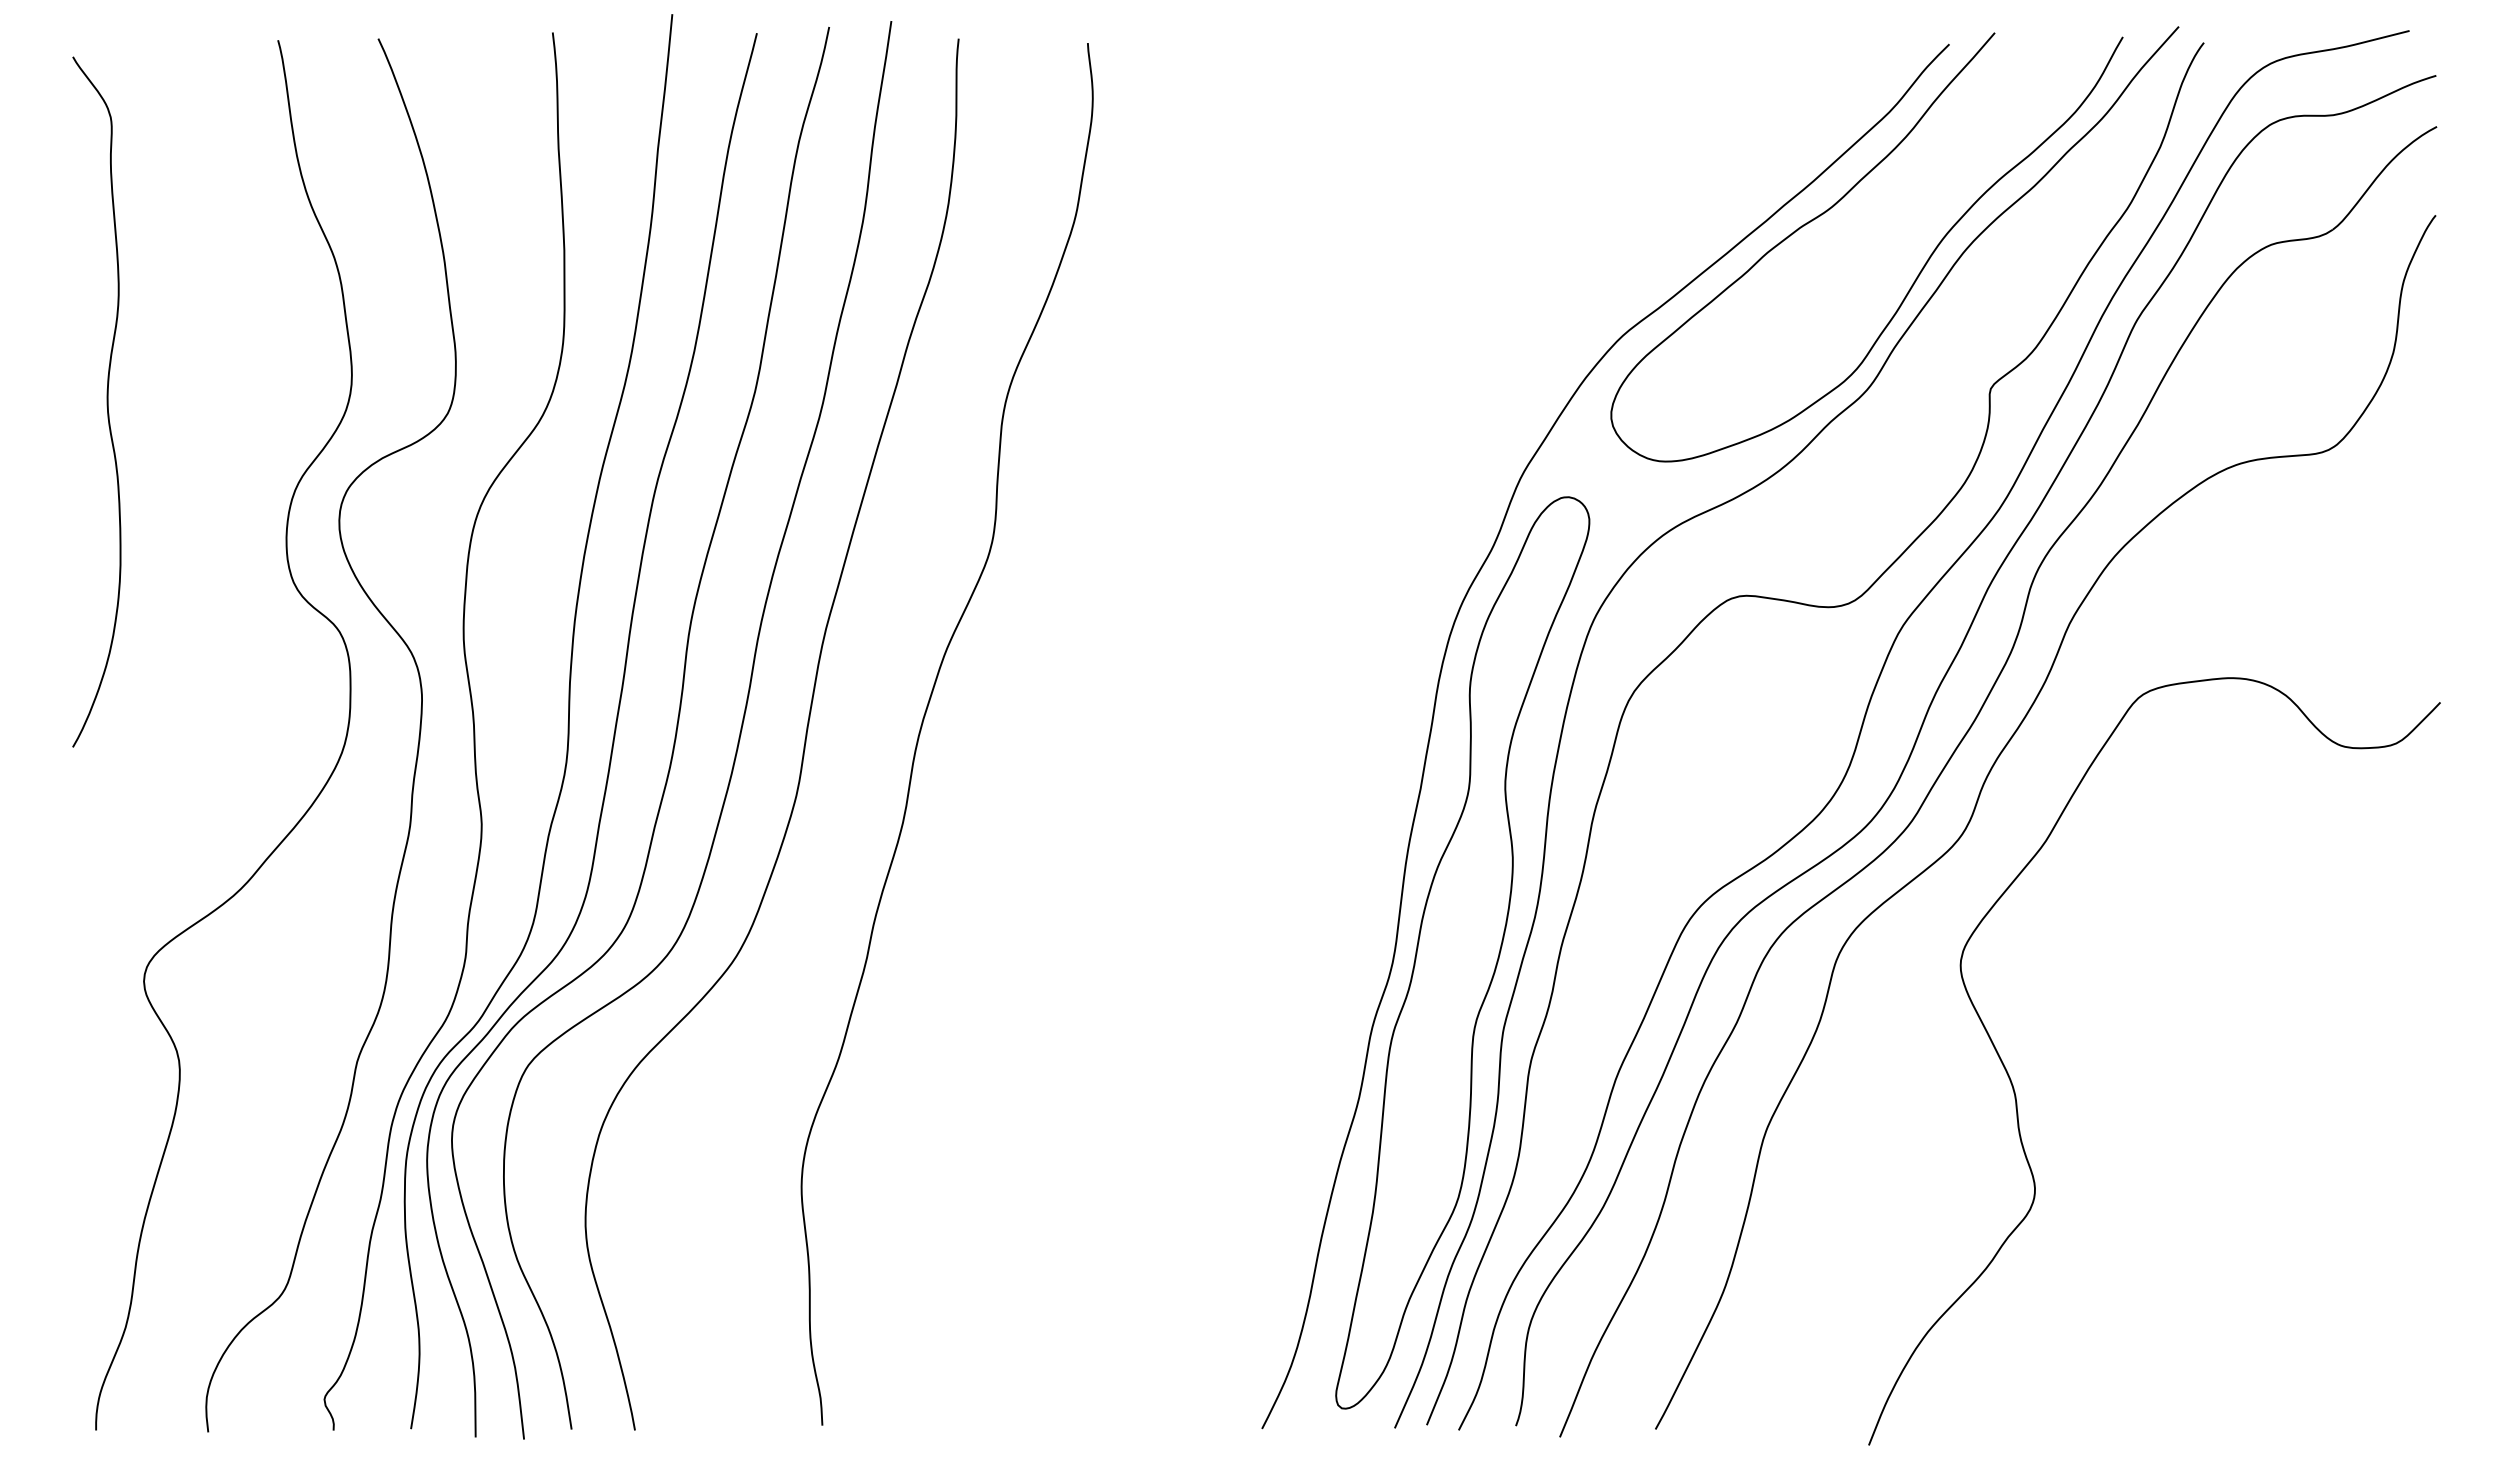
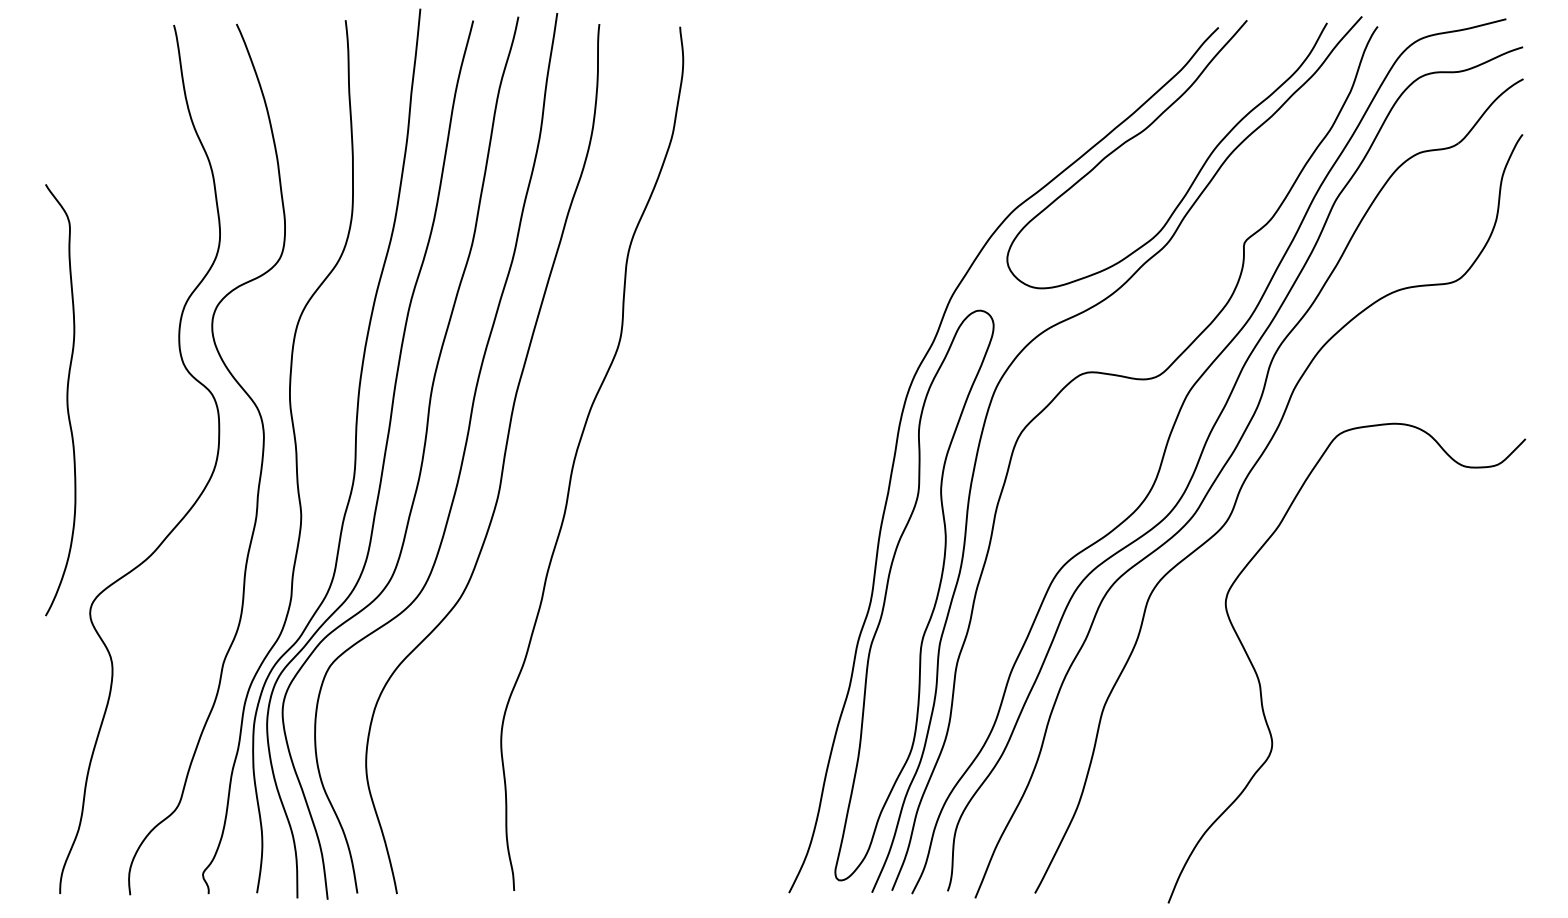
curve: (106, 402) -> (66, 400), moved

